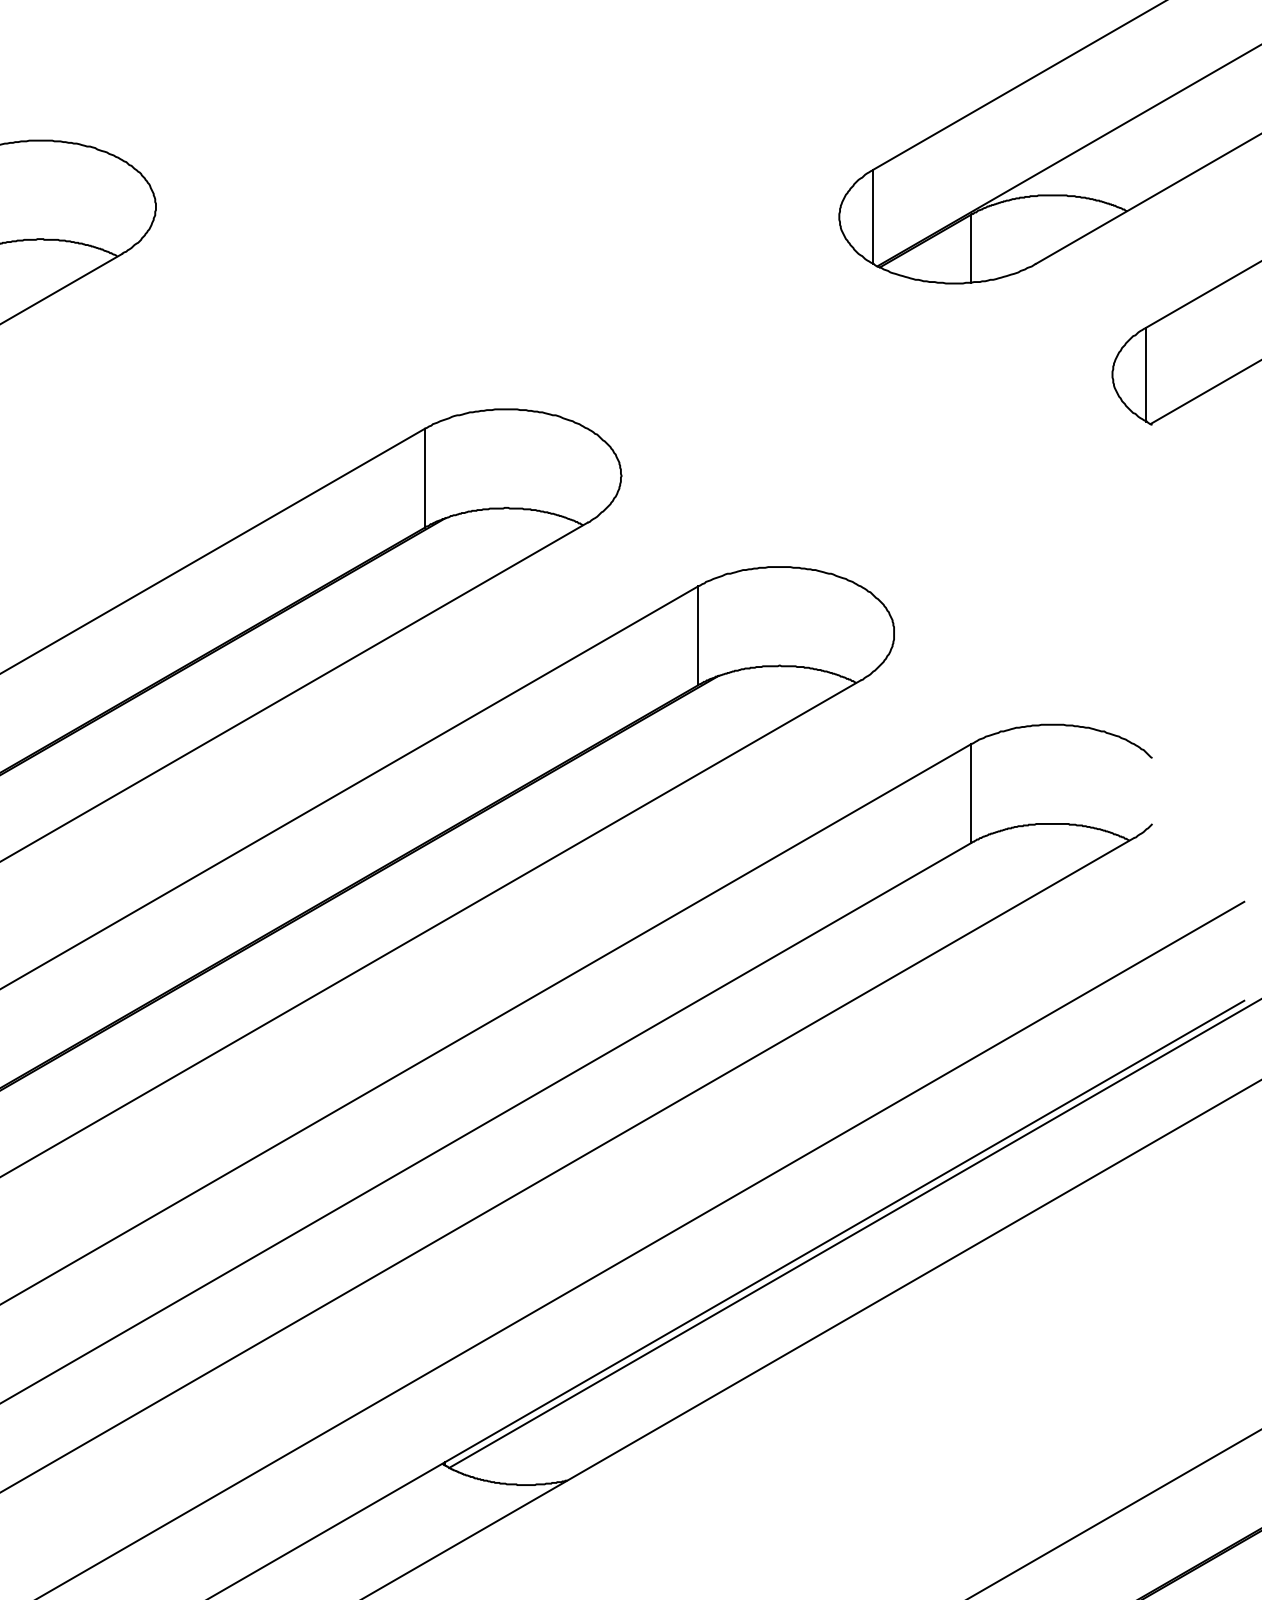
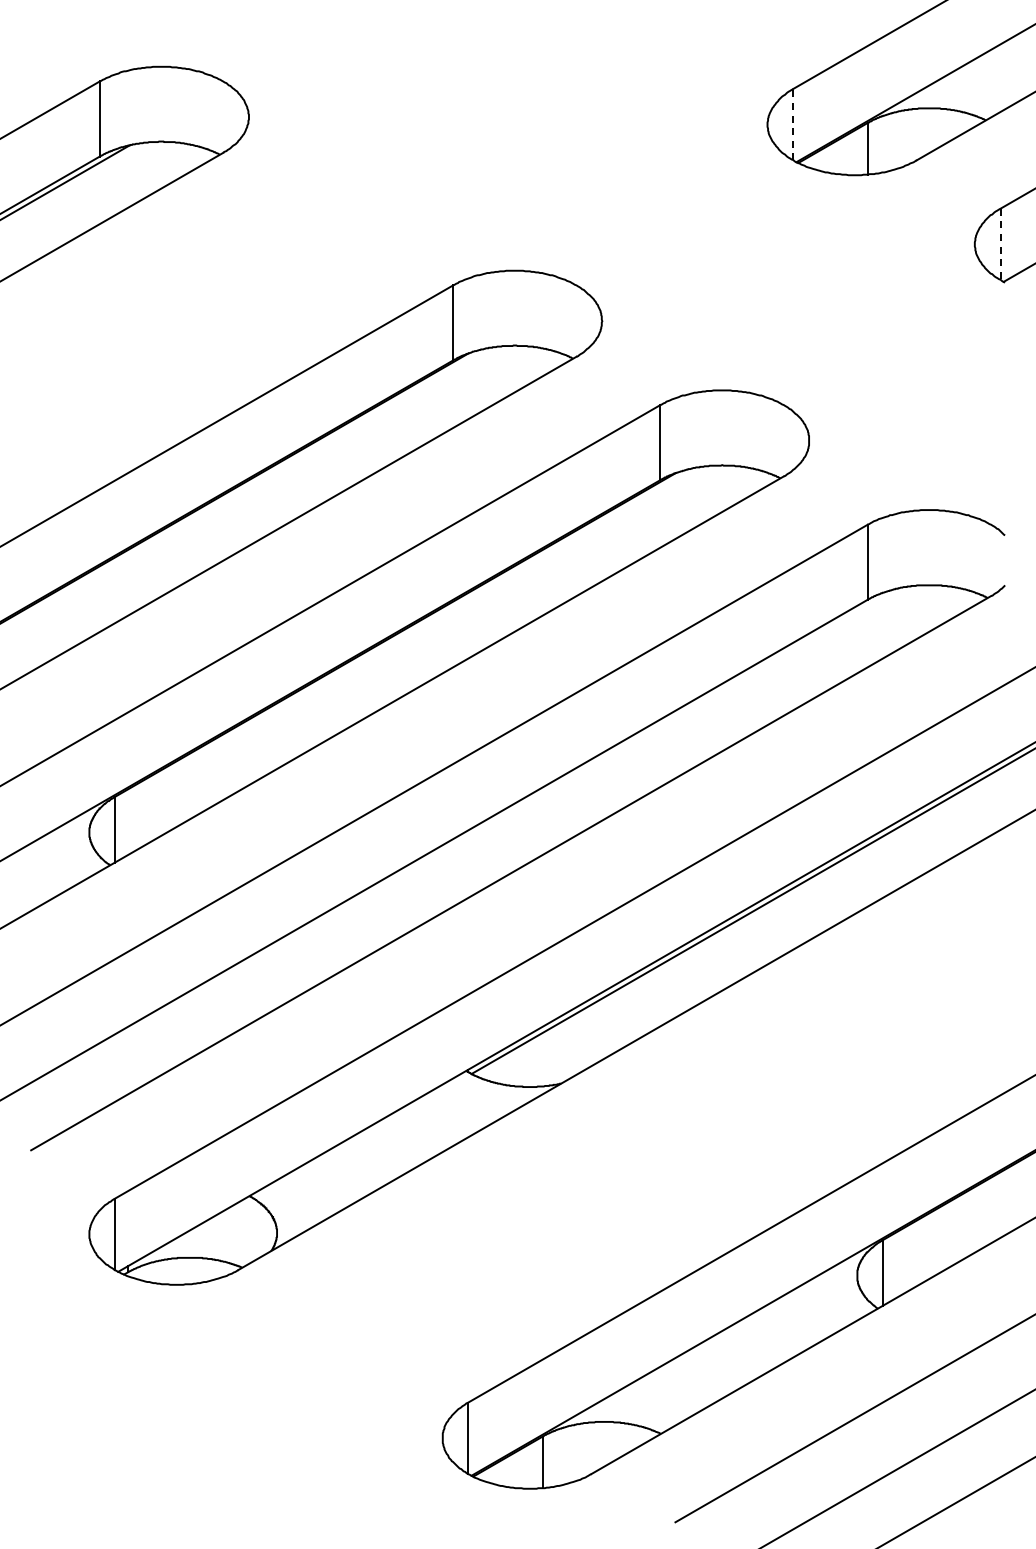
line: (873, 216) -> (793, 124), solid -> dashed
line: (1146, 374) -> (1000, 244), solid -> dashed

